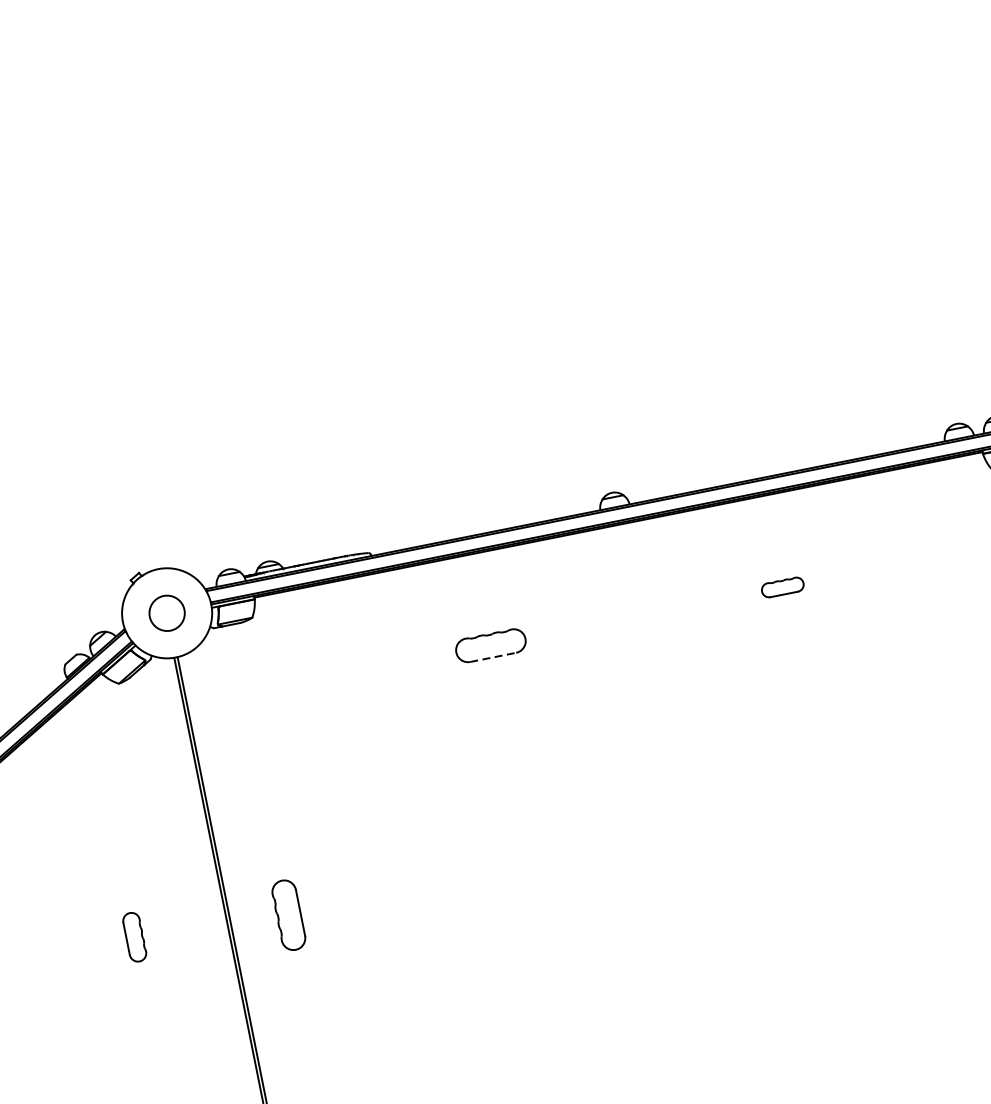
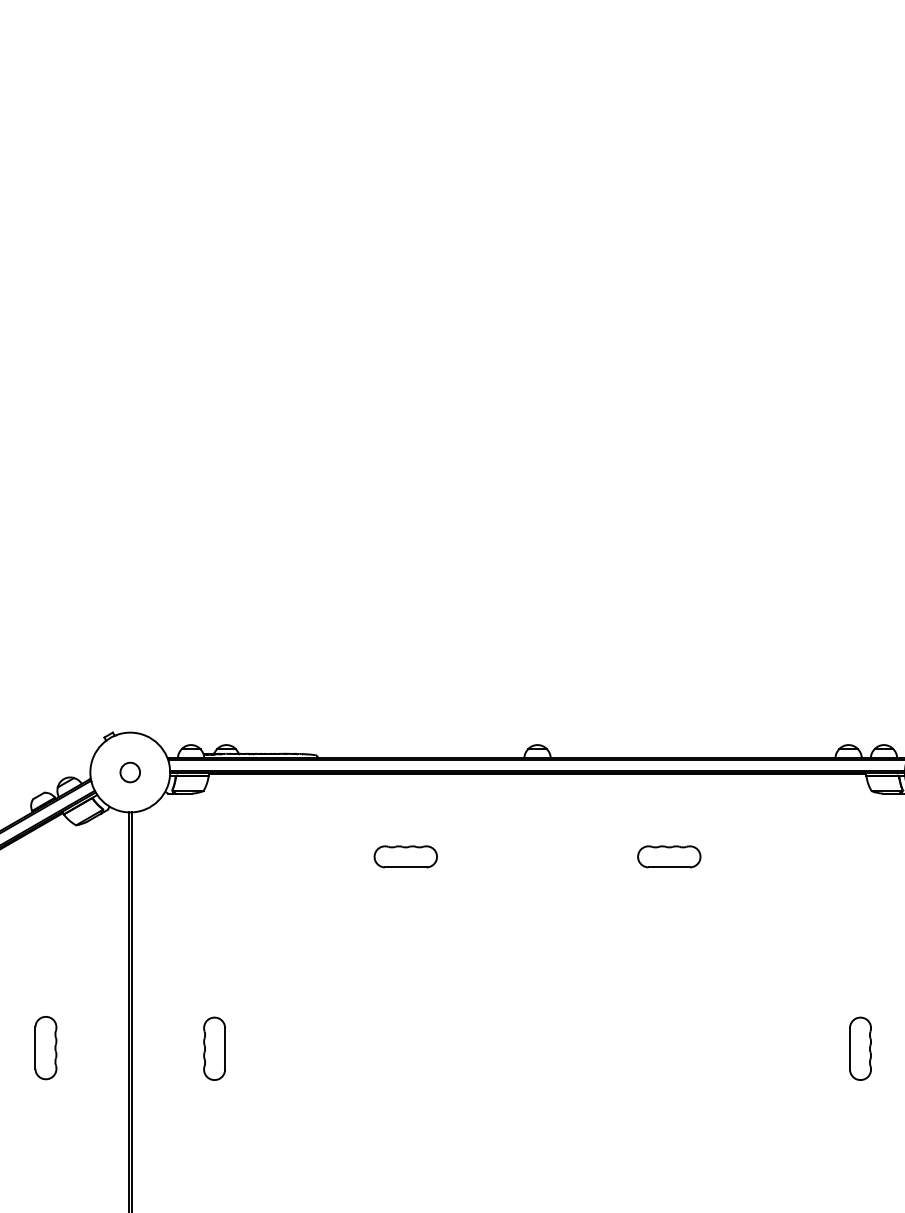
part: (782, 586) -> (669, 856), size x1.67
circle: (167, 613) -> (130, 772), size x0.62
line: (492, 657) -> (405, 867), dashed -> solid
part: (288, 914) -> (214, 1048), moved
part: (134, 937) -> (45, 1048), size x1.43

